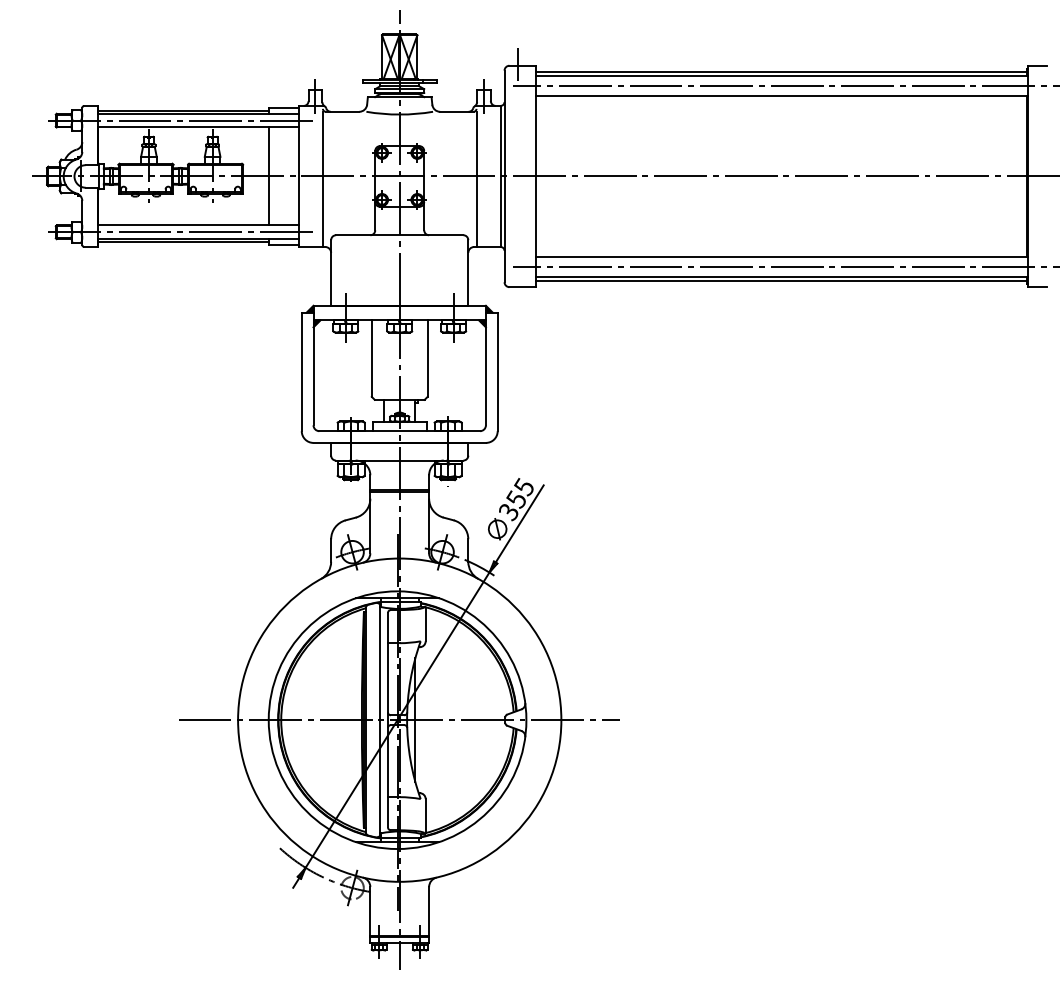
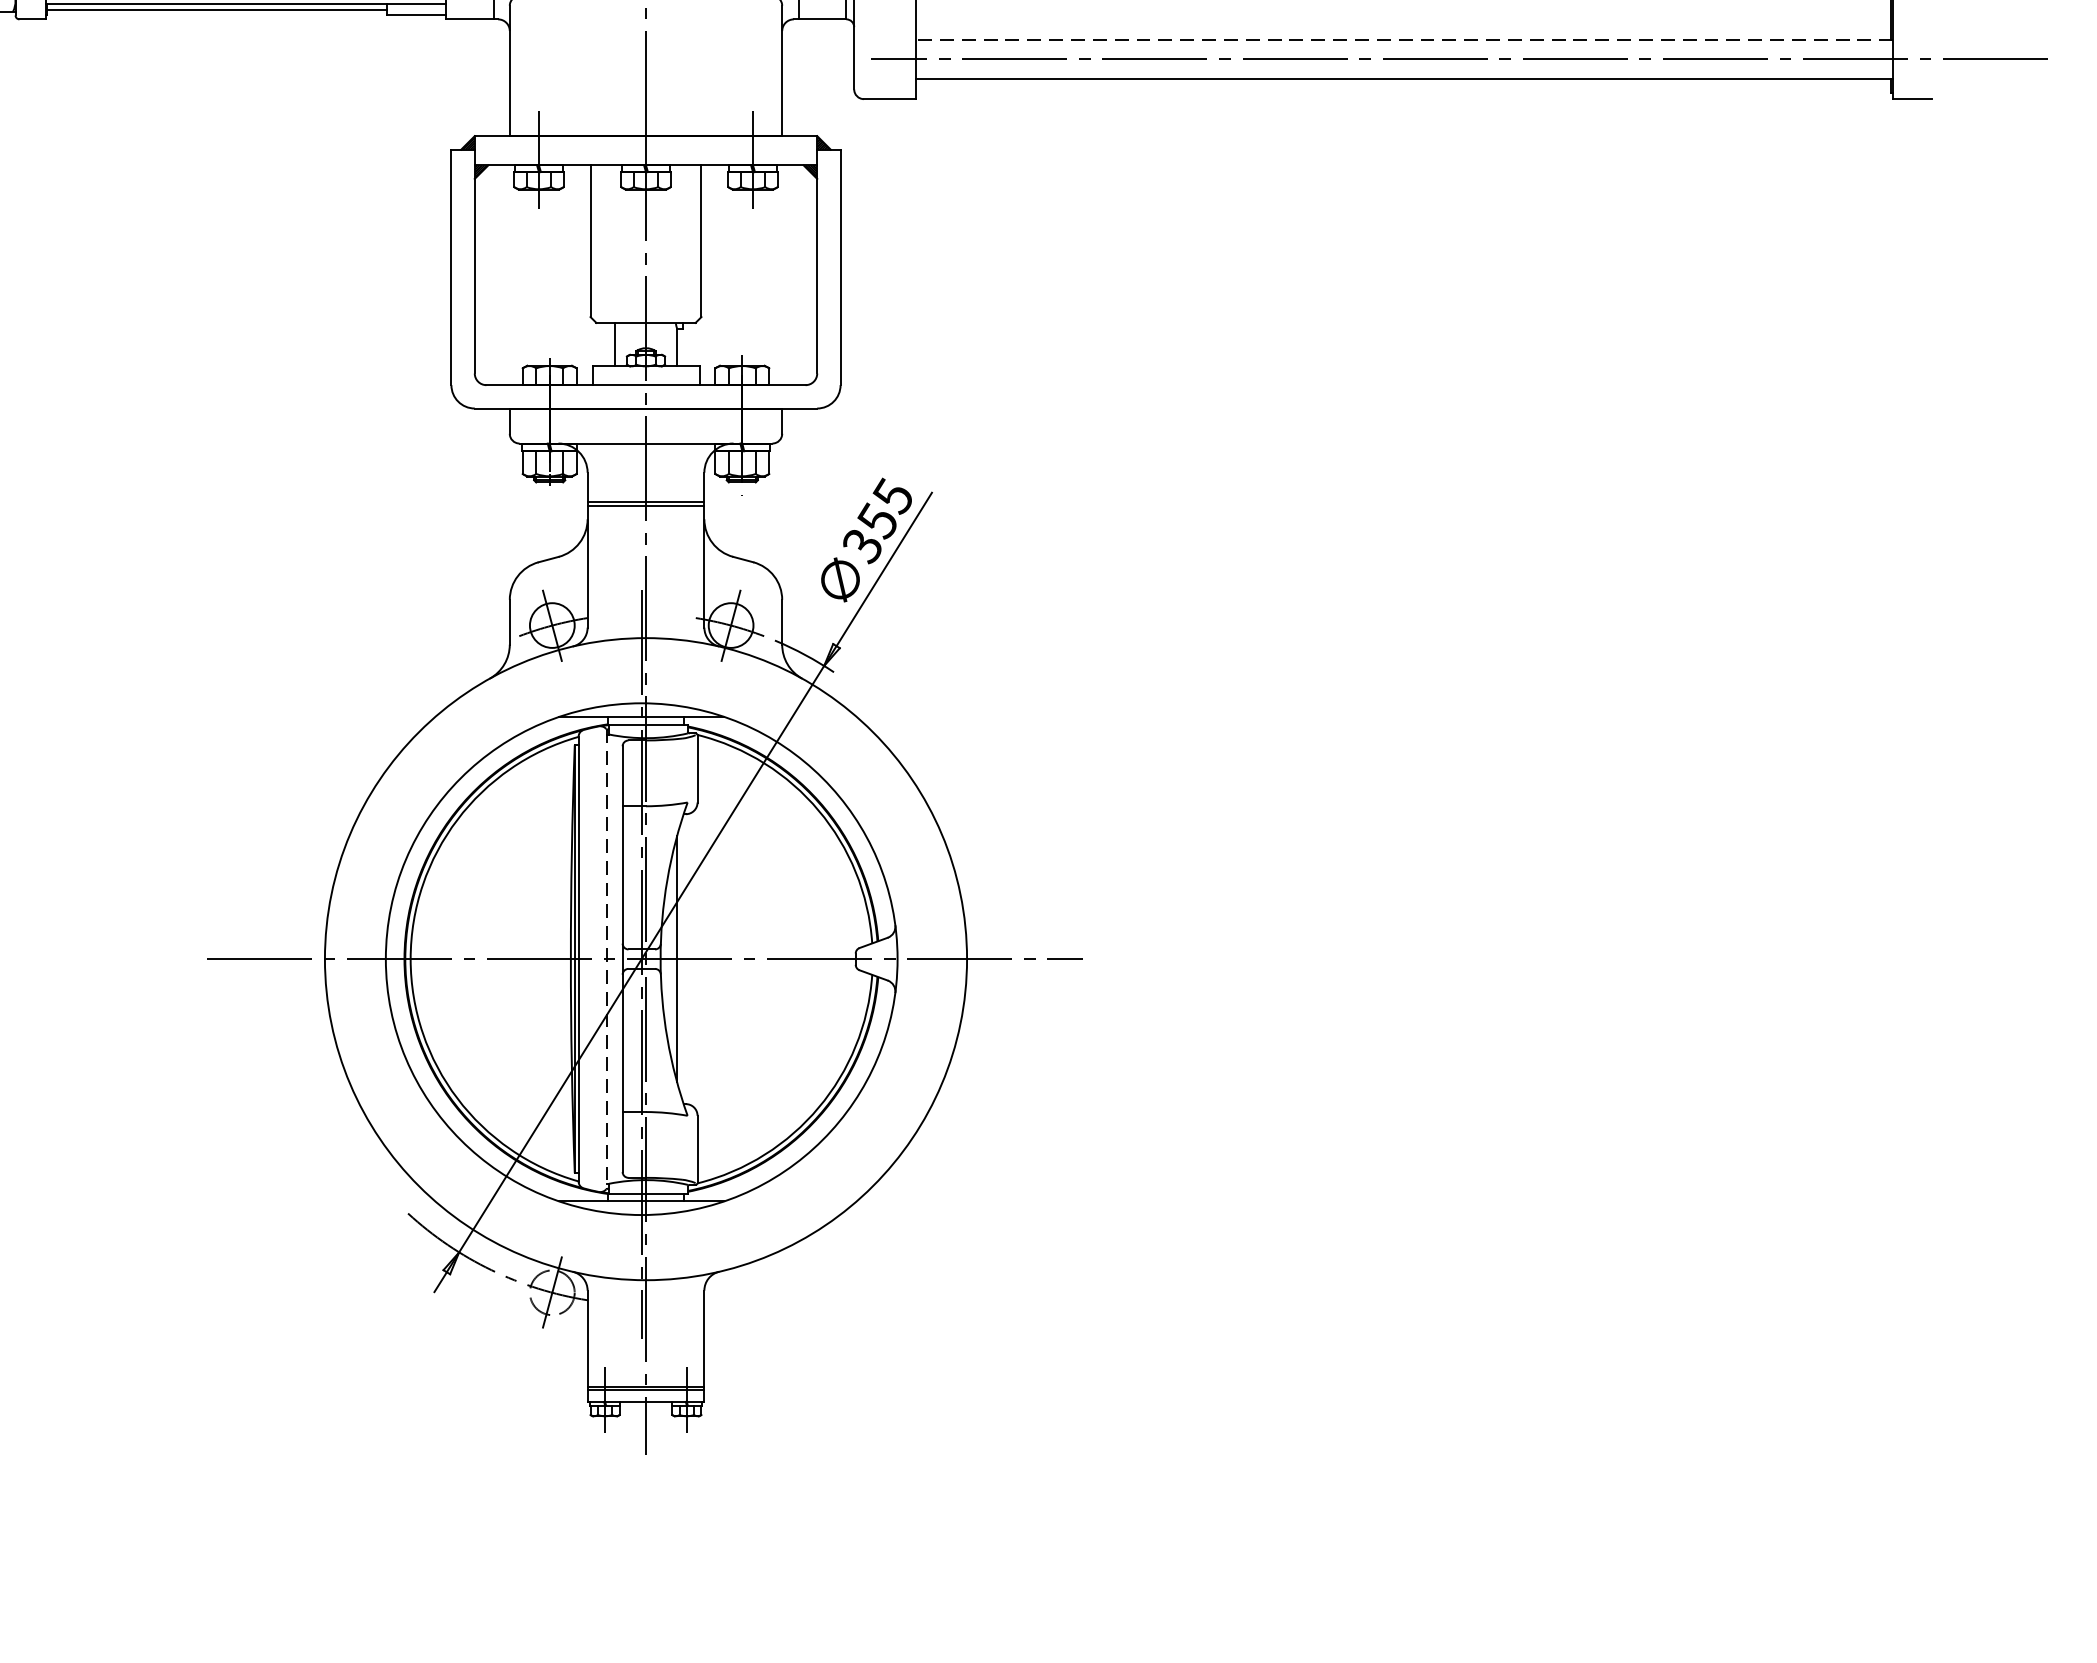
line: (781, 257) -> (1404, 40), solid -> dashed
line: (780, 280) -> (1402, 85), removed
line: (380, 720) -> (607, 959), solid -> dashed

